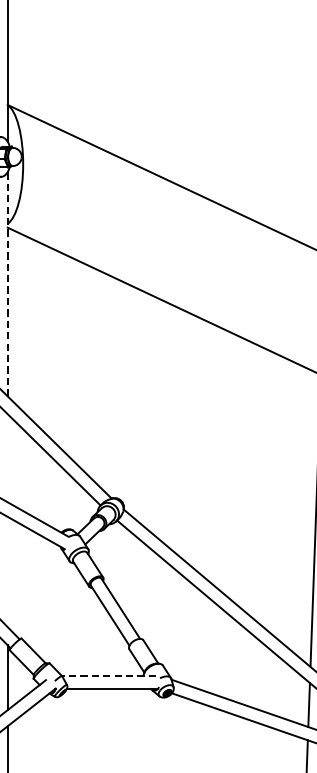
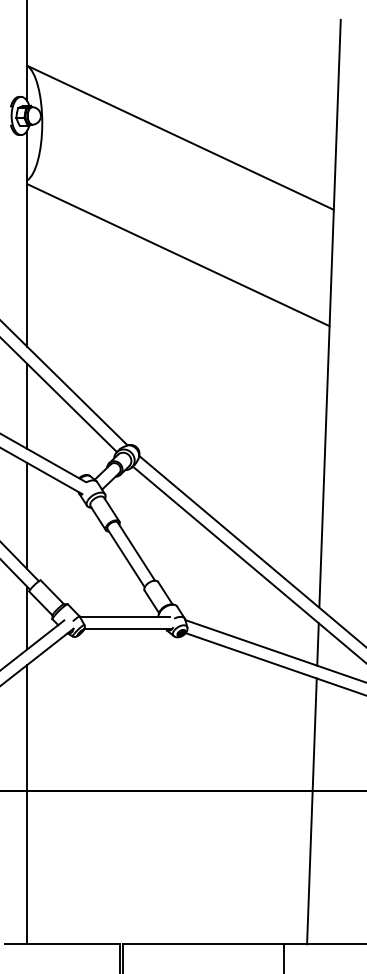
line: (7, 284) -> (27, 238), dashed -> solid
line: (7, 458) -> (27, 406), added
line: (7, 572) -> (27, 516), added
line: (108, 676) -> (124, 616), dashed -> solid

